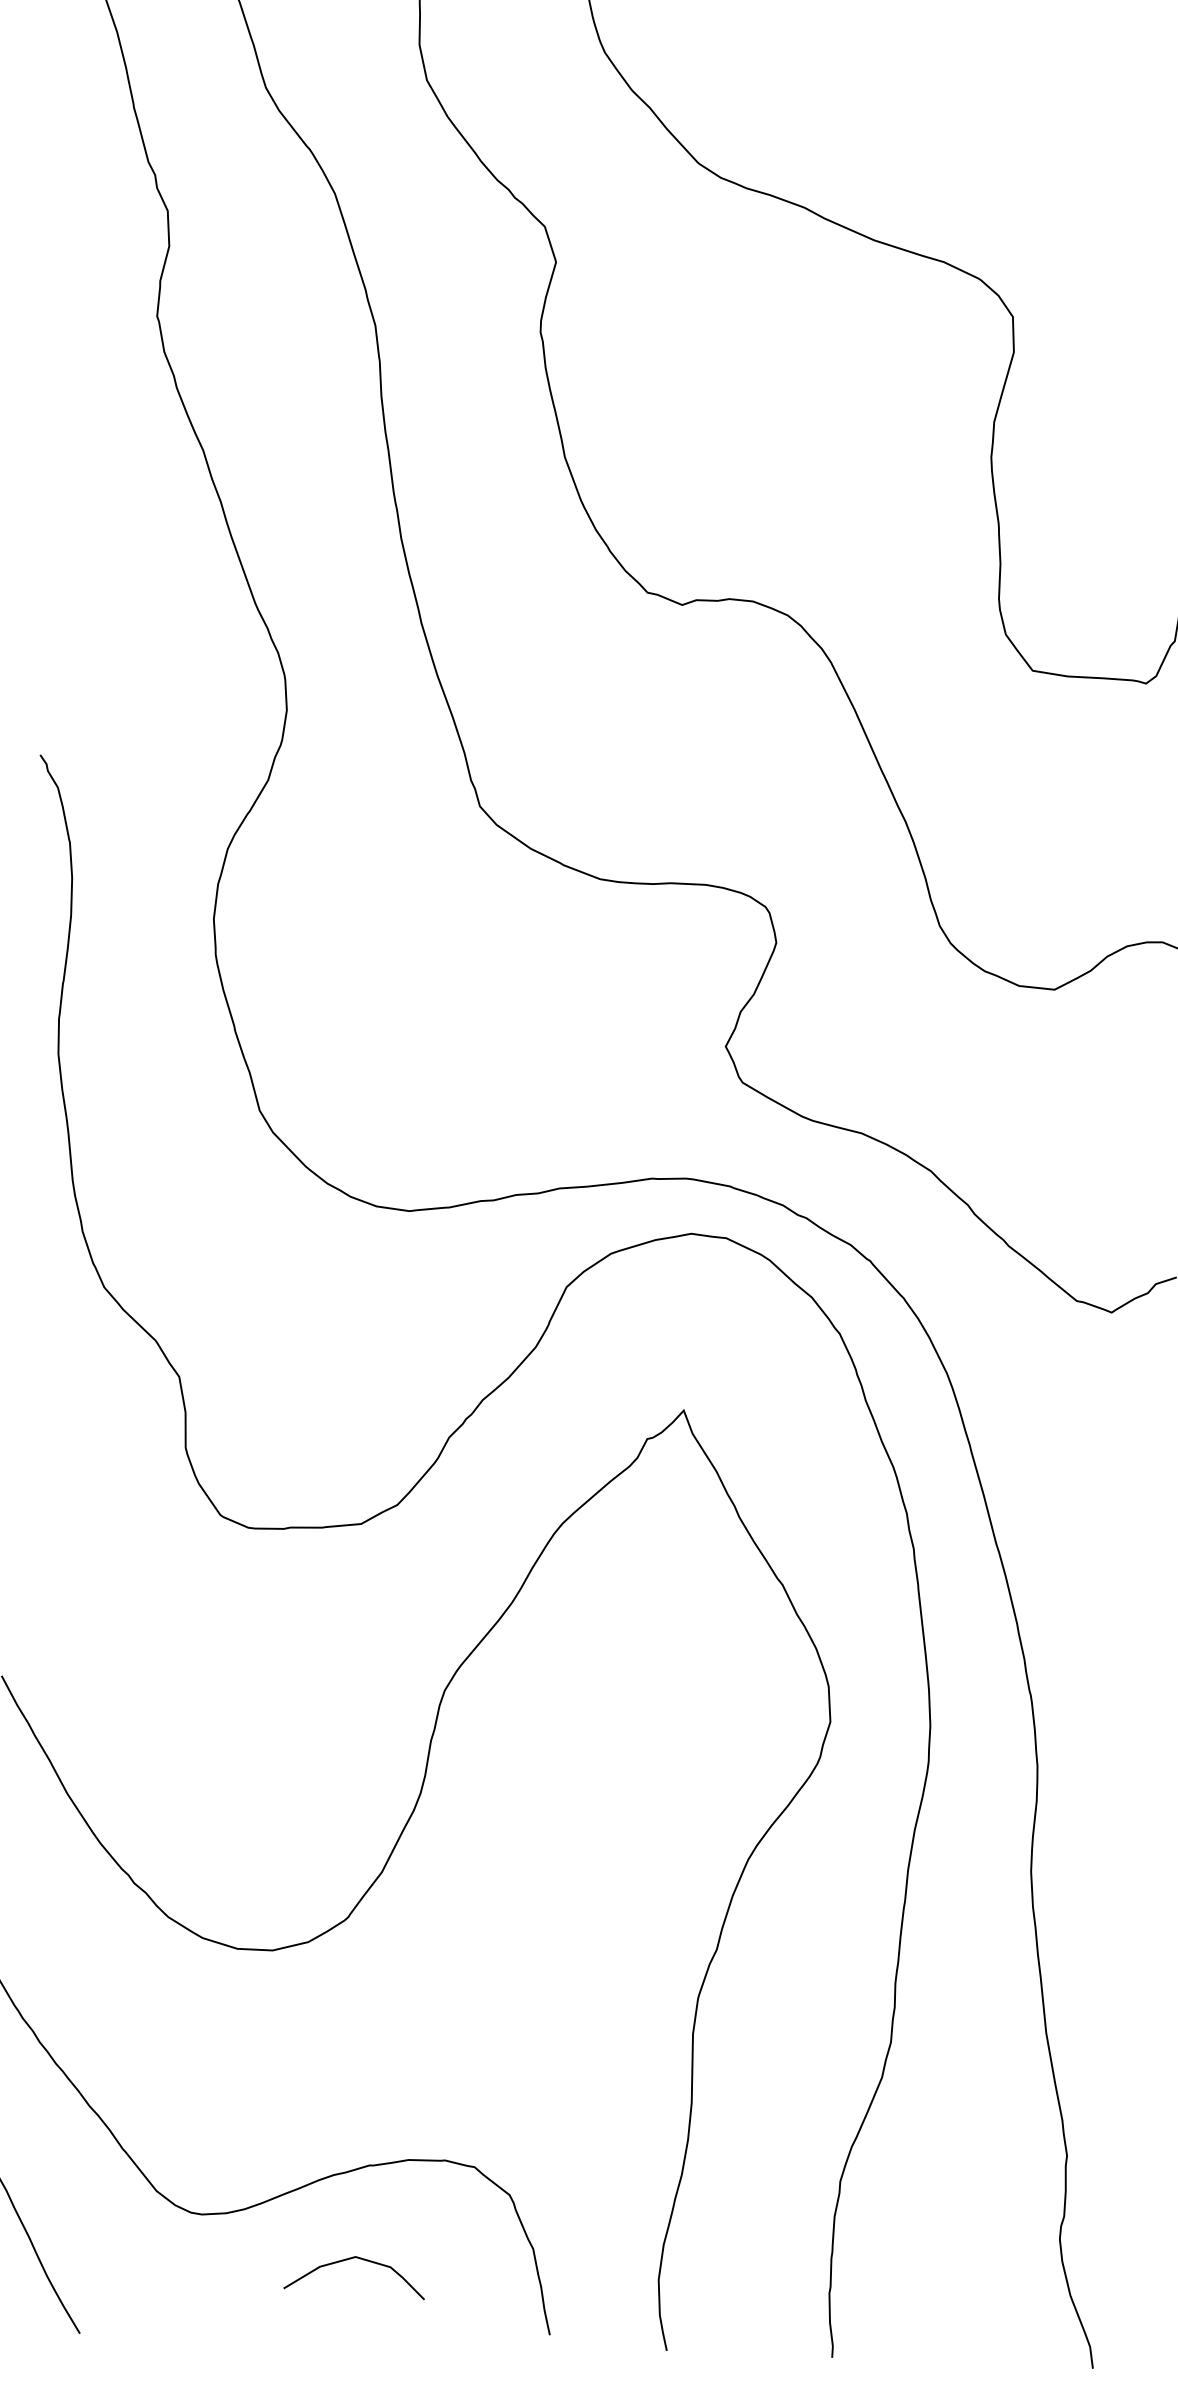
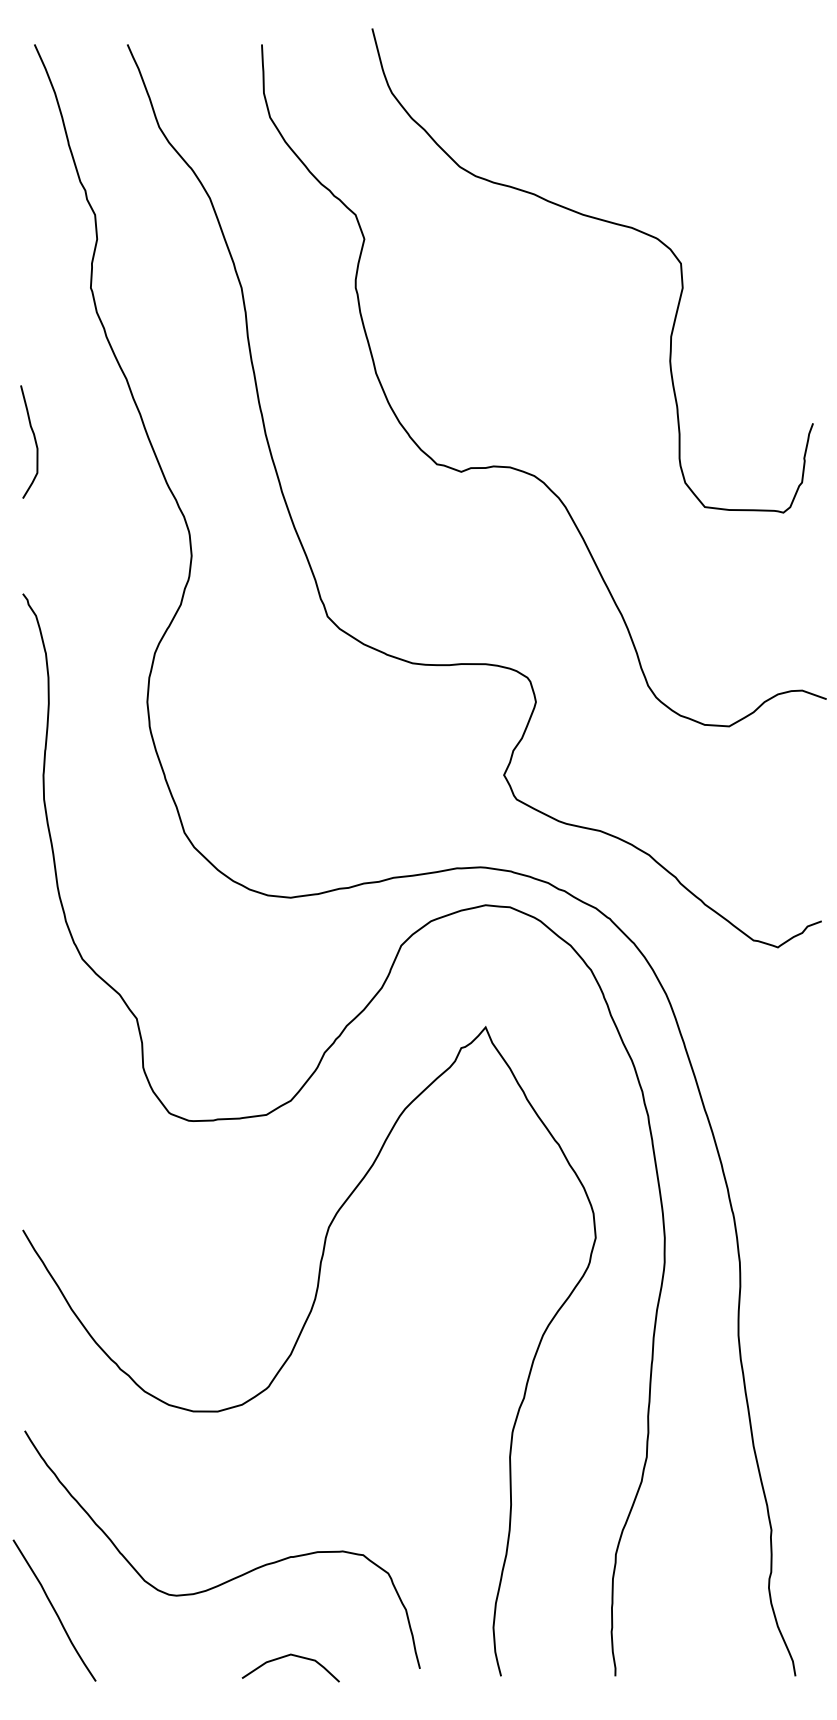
curve: (66, 535) -> (34, 441), added
curve: (352, 2259) -> (288, 1656), moved

